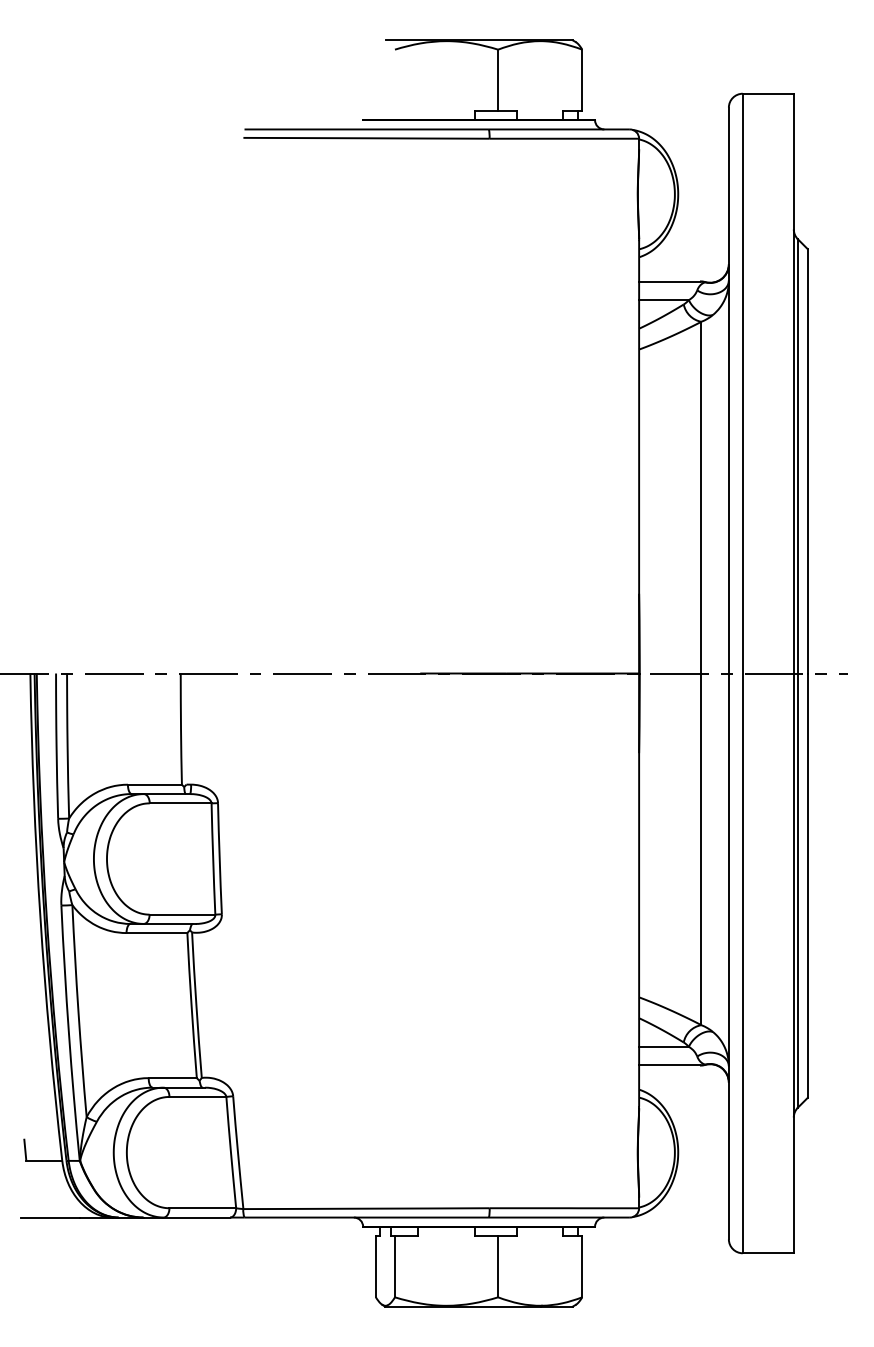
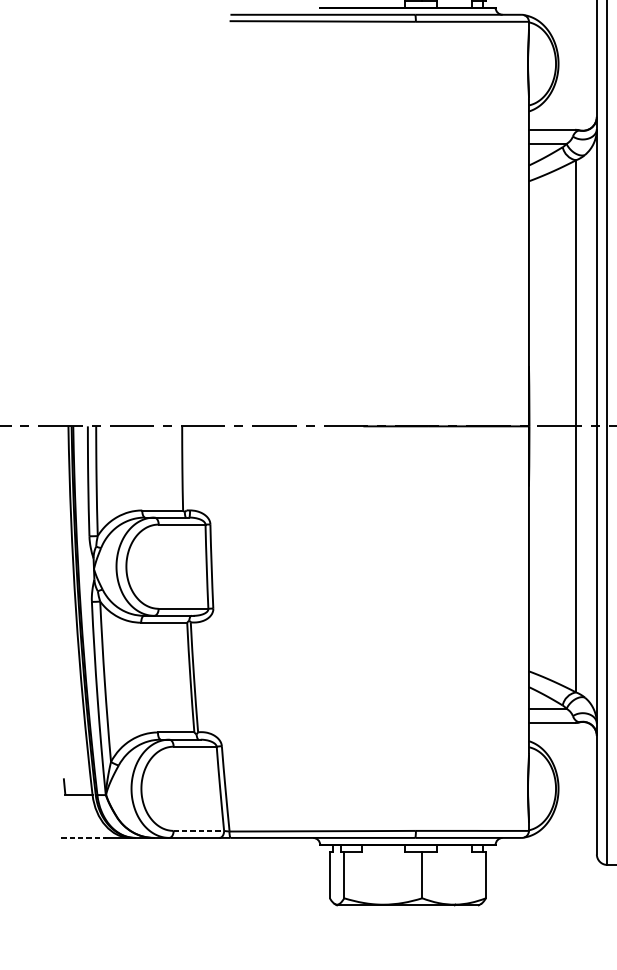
line: (203, 1208) -> (199, 831), solid -> dashed
line: (50, 1217) -> (83, 837), solid -> dashed

